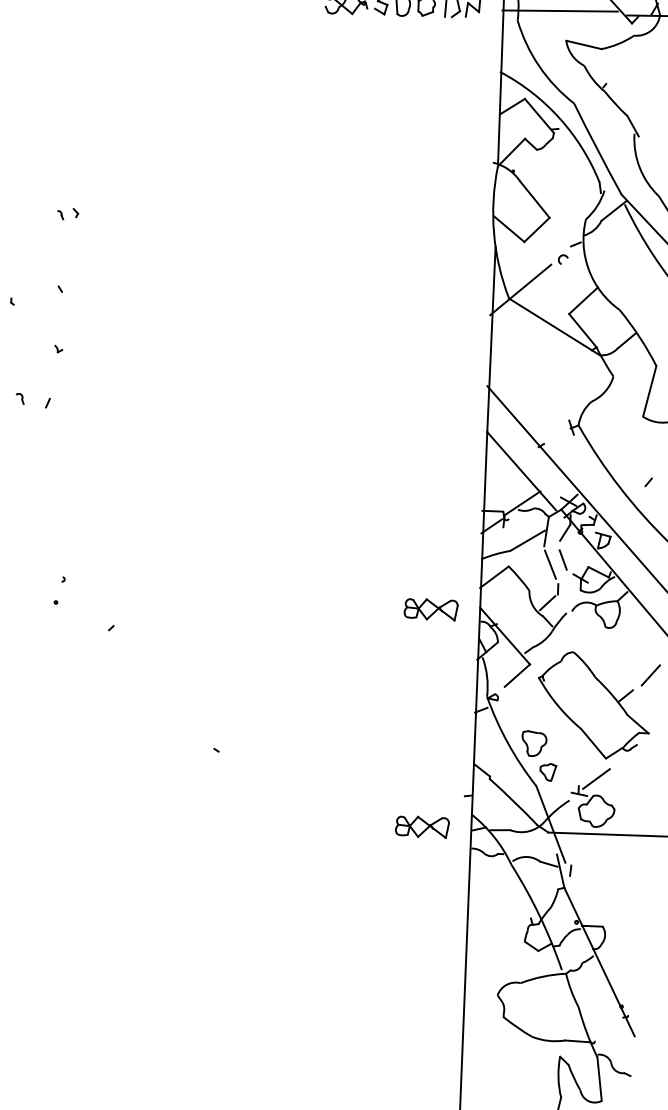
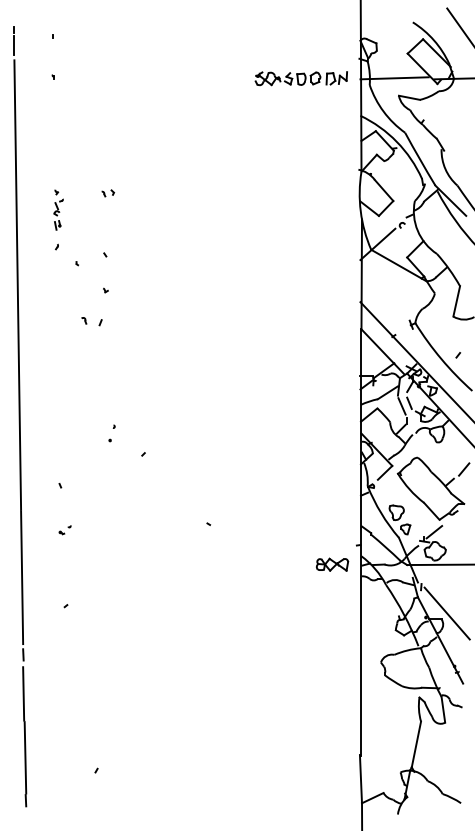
part: (68, 214) -> (108, 193), moved
part: (431, 609) -> (332, 435), removed
line: (611, 916) -> (446, 613), added

